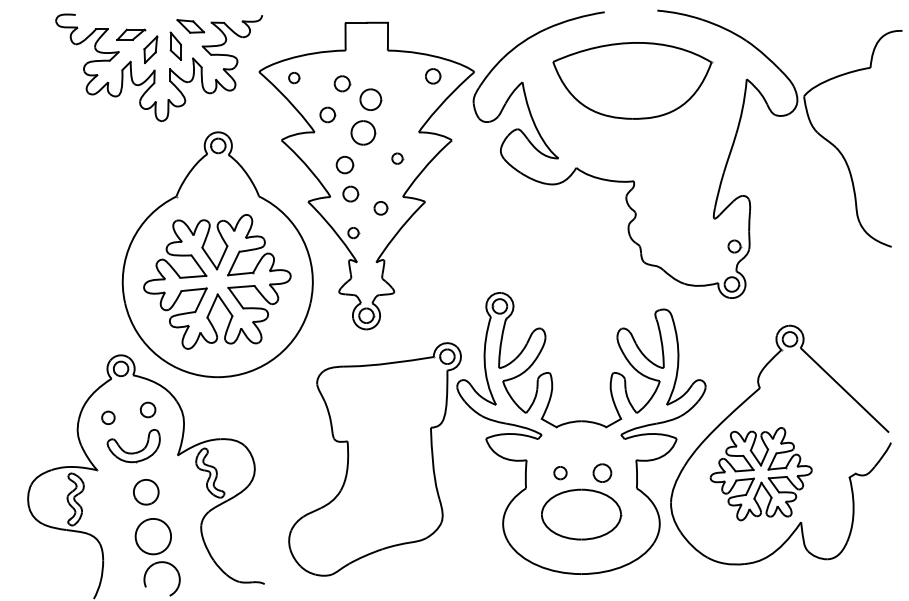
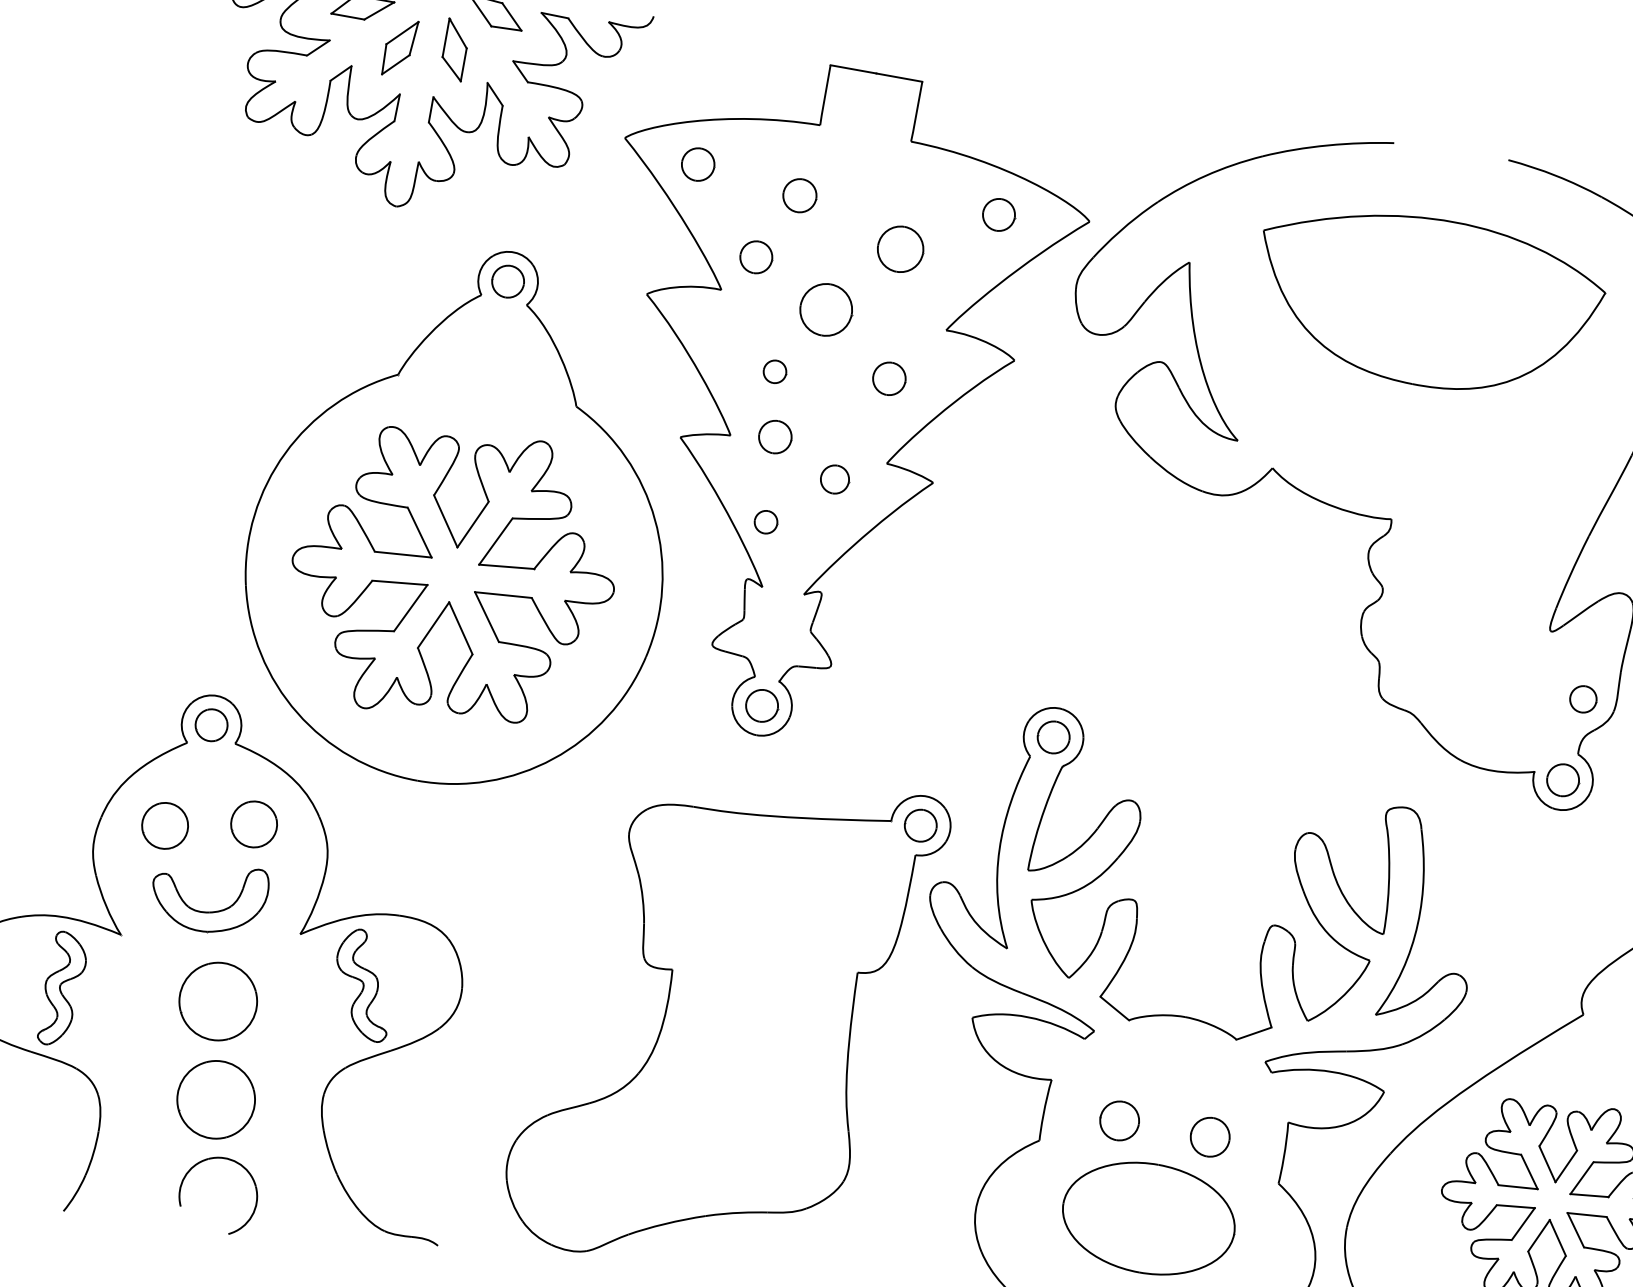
part: (294, 77) -> (699, 163), size x1.43
part: (370, 99) -> (900, 248), moved
part: (397, 158) -> (890, 378), size x1.43
part: (345, 164) -> (775, 371), size x0.62
part: (147, 409) -> (252, 823), size x1.43
part: (108, 417) -> (165, 825), size x1.67
part: (560, 472) -> (1119, 1119), size x1.43
part: (145, 491) -> (216, 999), size x1.43

